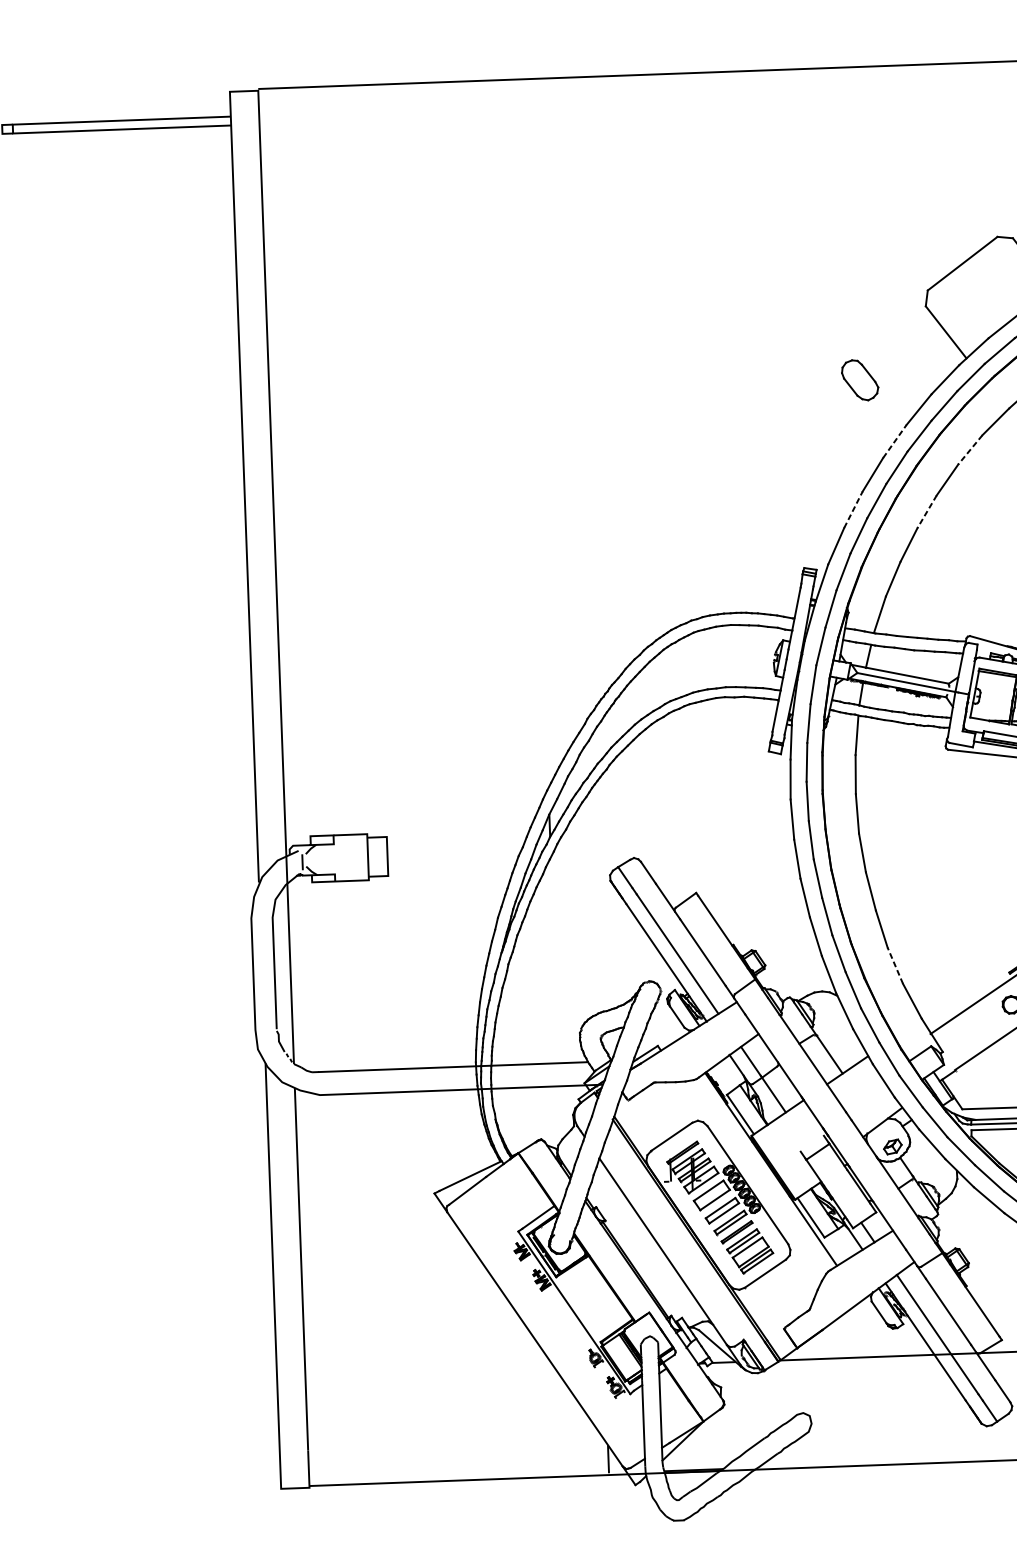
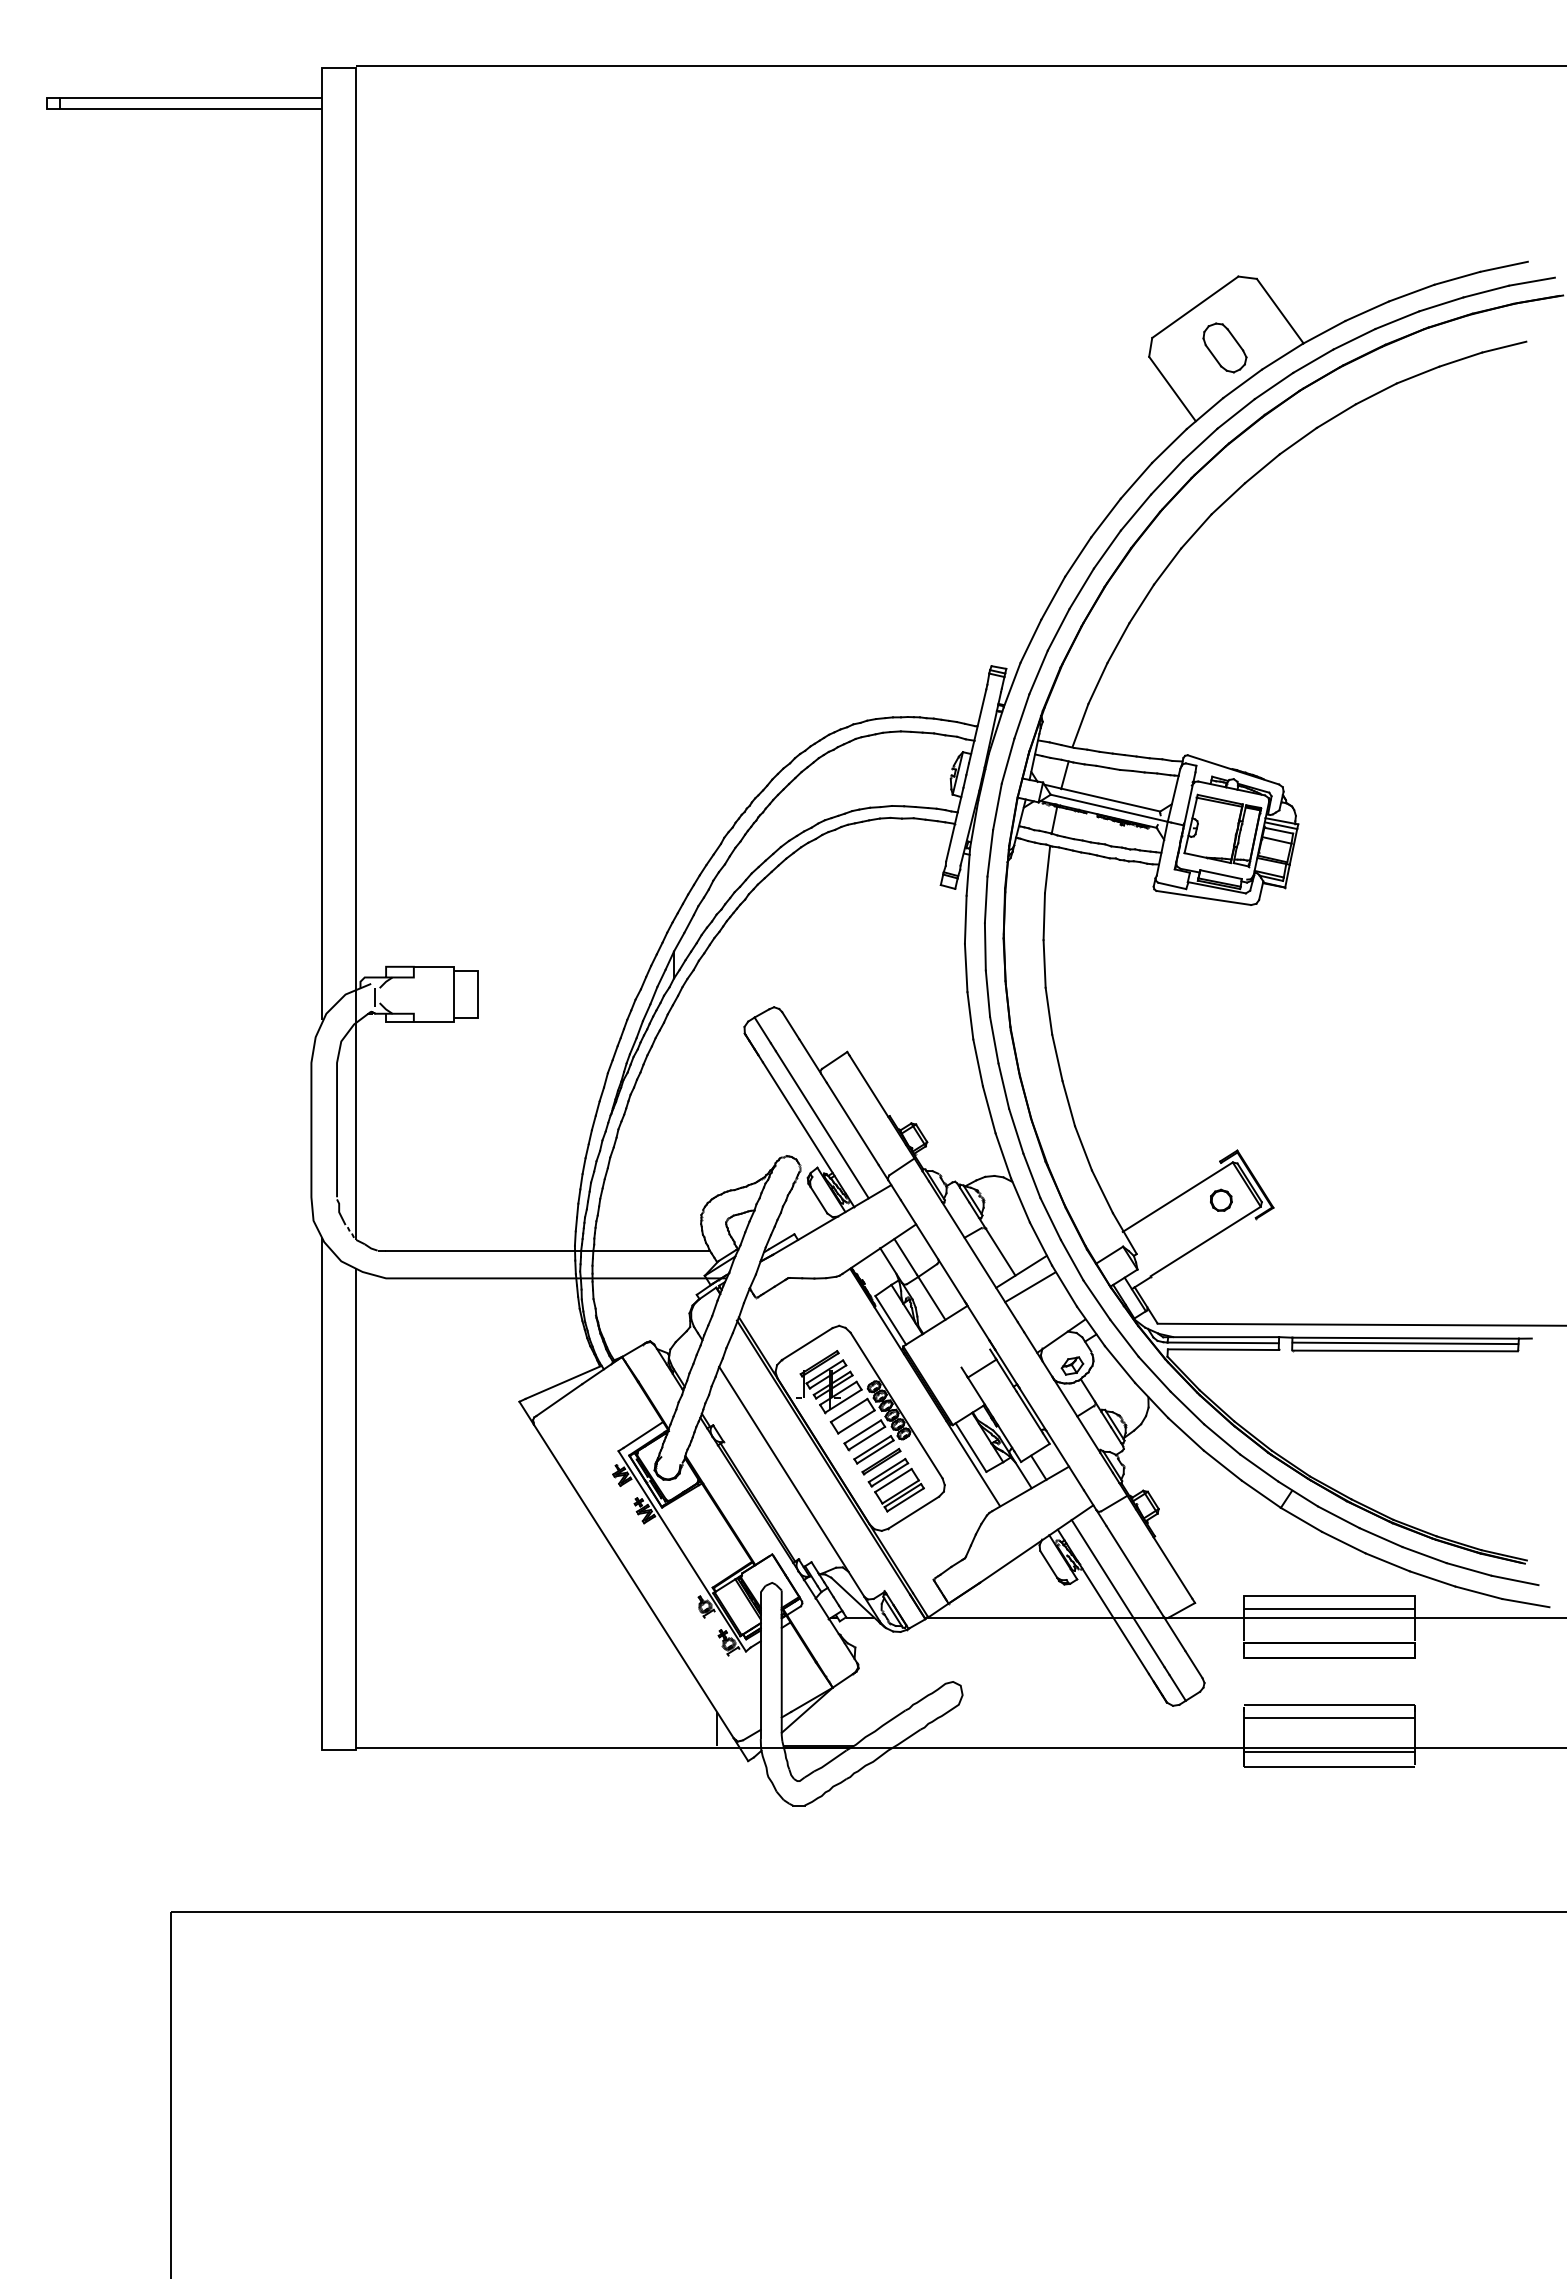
part: (859, 379) -> (1224, 347), moved
line: (895, 441) -> (1106, 517), dashed -> solid
line: (970, 449) -> (1196, 531), dashed -> solid
line: (853, 509) -> (1053, 598), dashed -> solid
line: (926, 511) -> (1141, 603), dashed -> solid
line: (895, 965) -> (1083, 1148), dashed -> solid
line: (855, 1083) -> (1030, 1287), added

